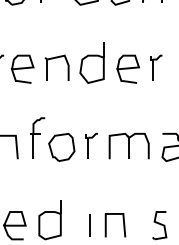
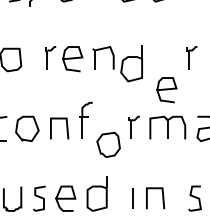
part: (91, 62) -> (131, 63), moved
curve: (127, 69) -> (166, 90), moved
part: (61, 146) -> (108, 144), moved

